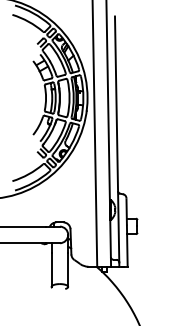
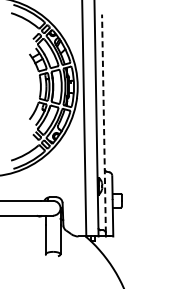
line: (117, 139) -> (104, 123), solid -> dashed

